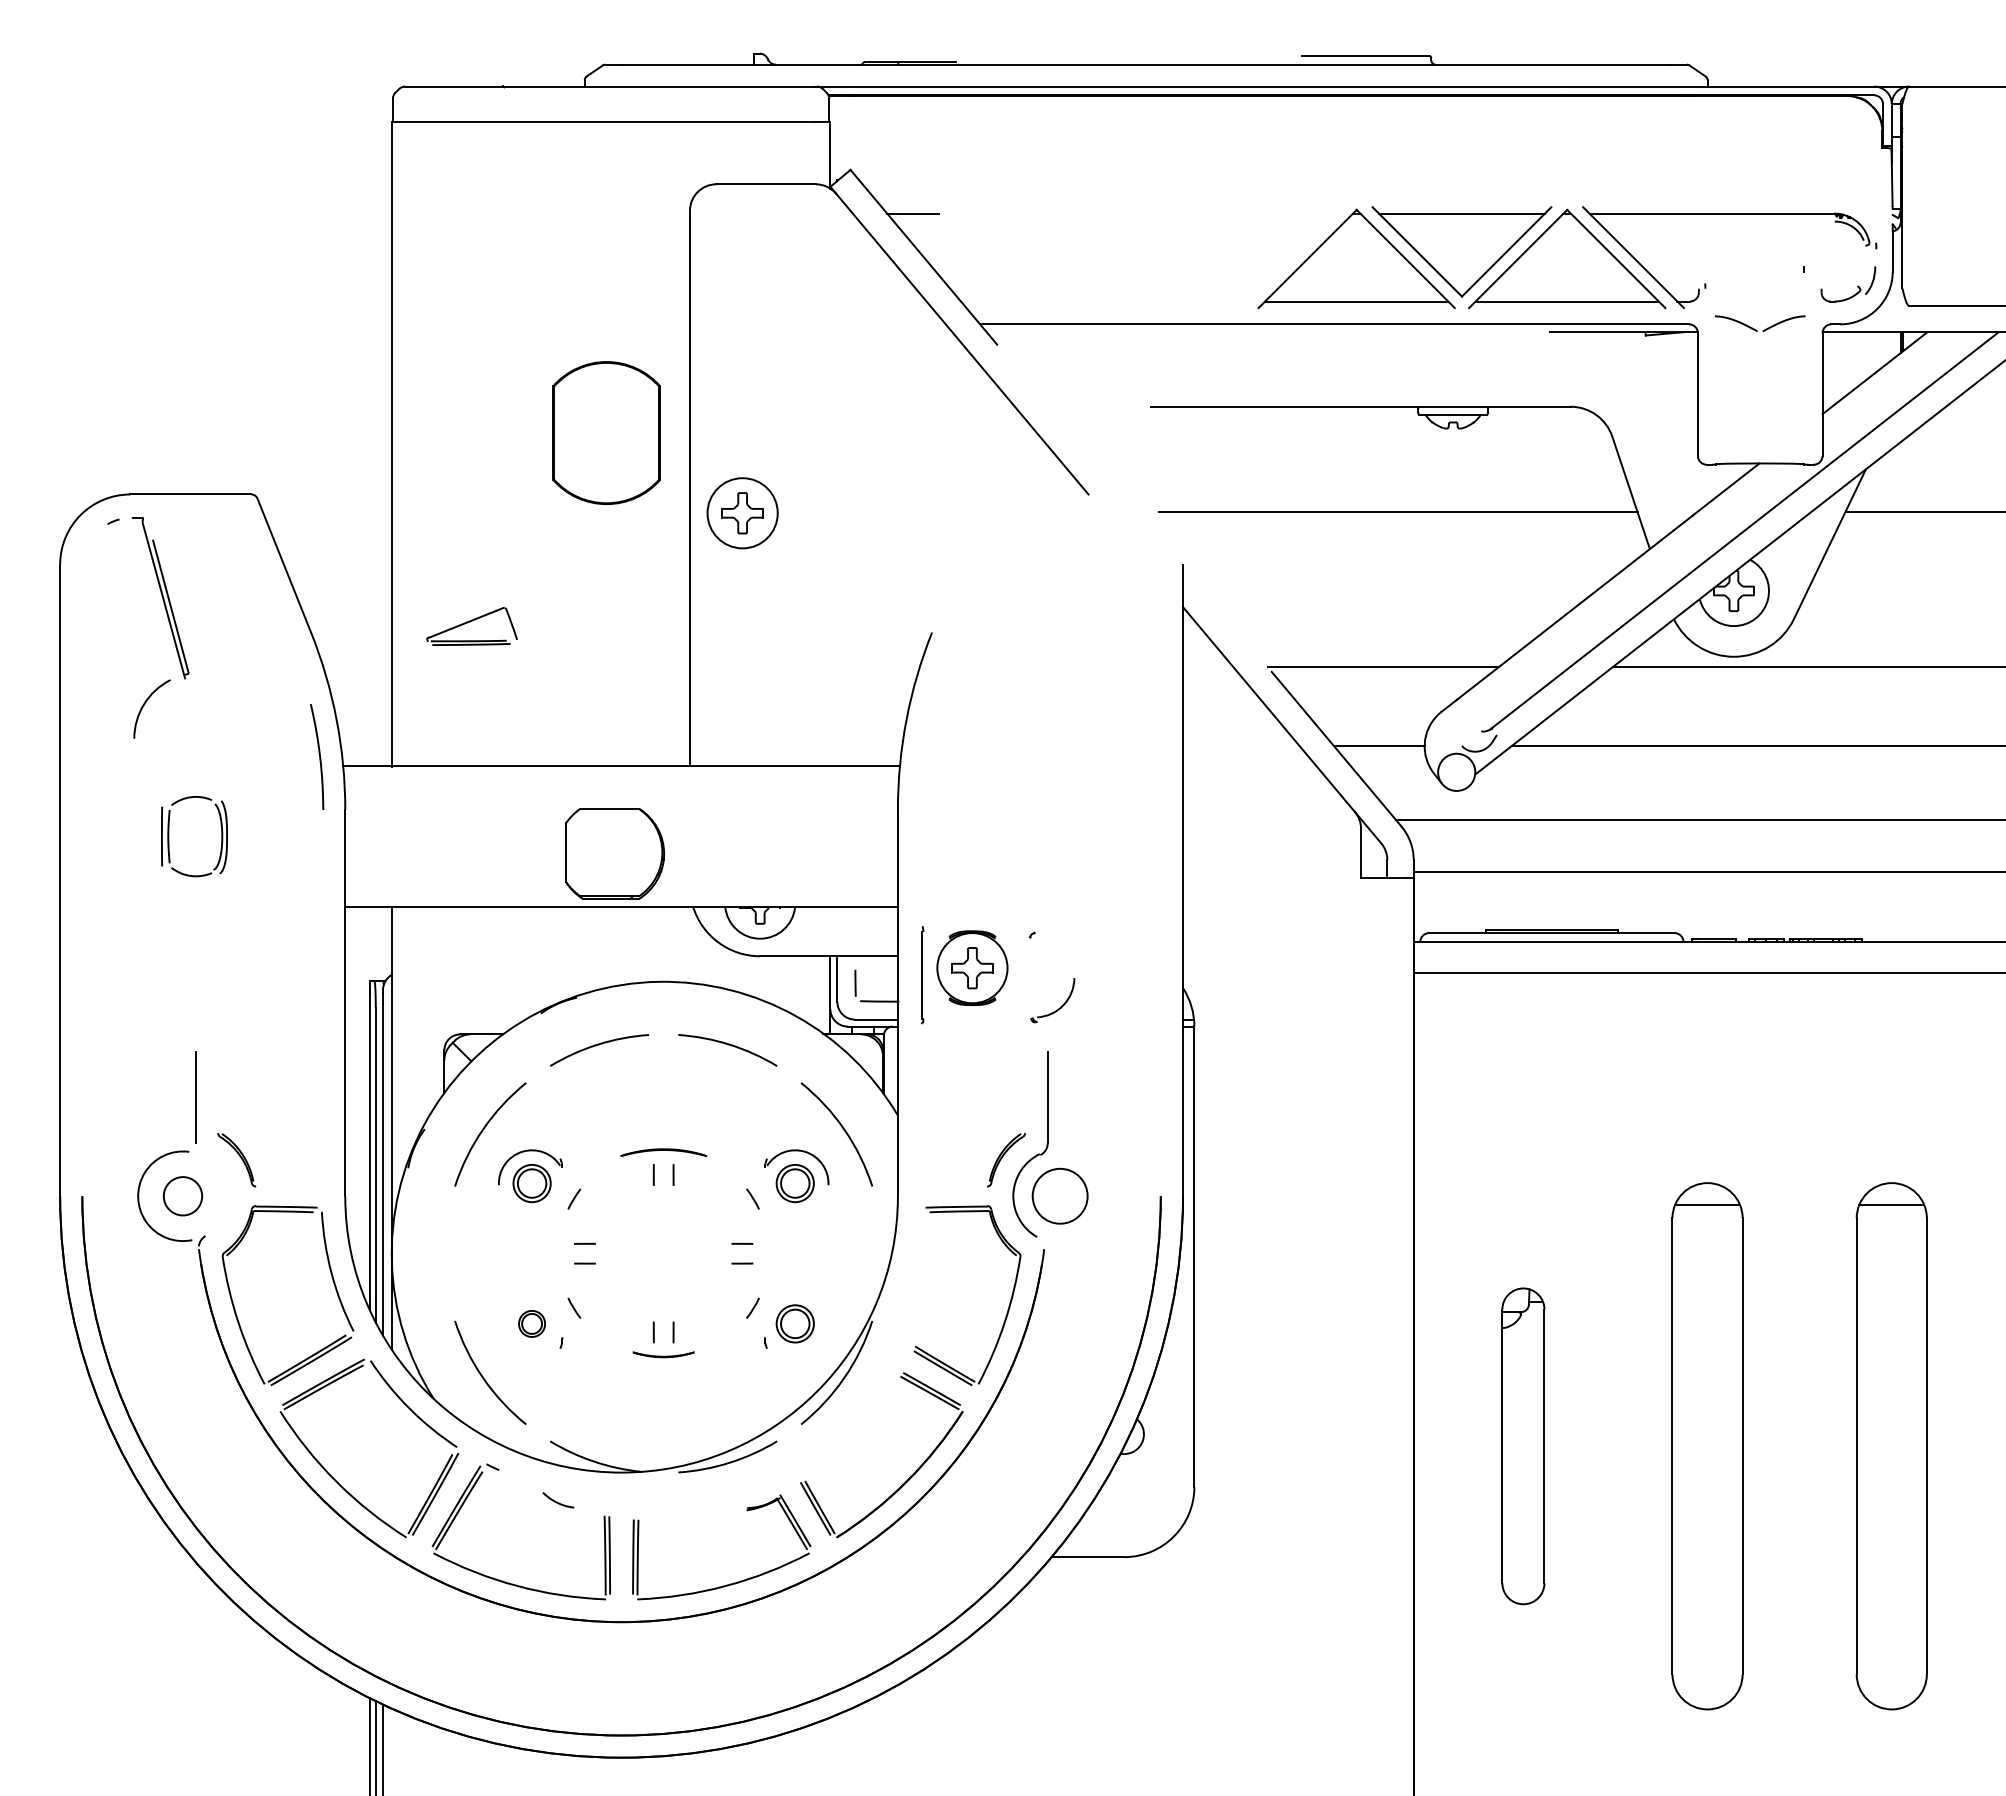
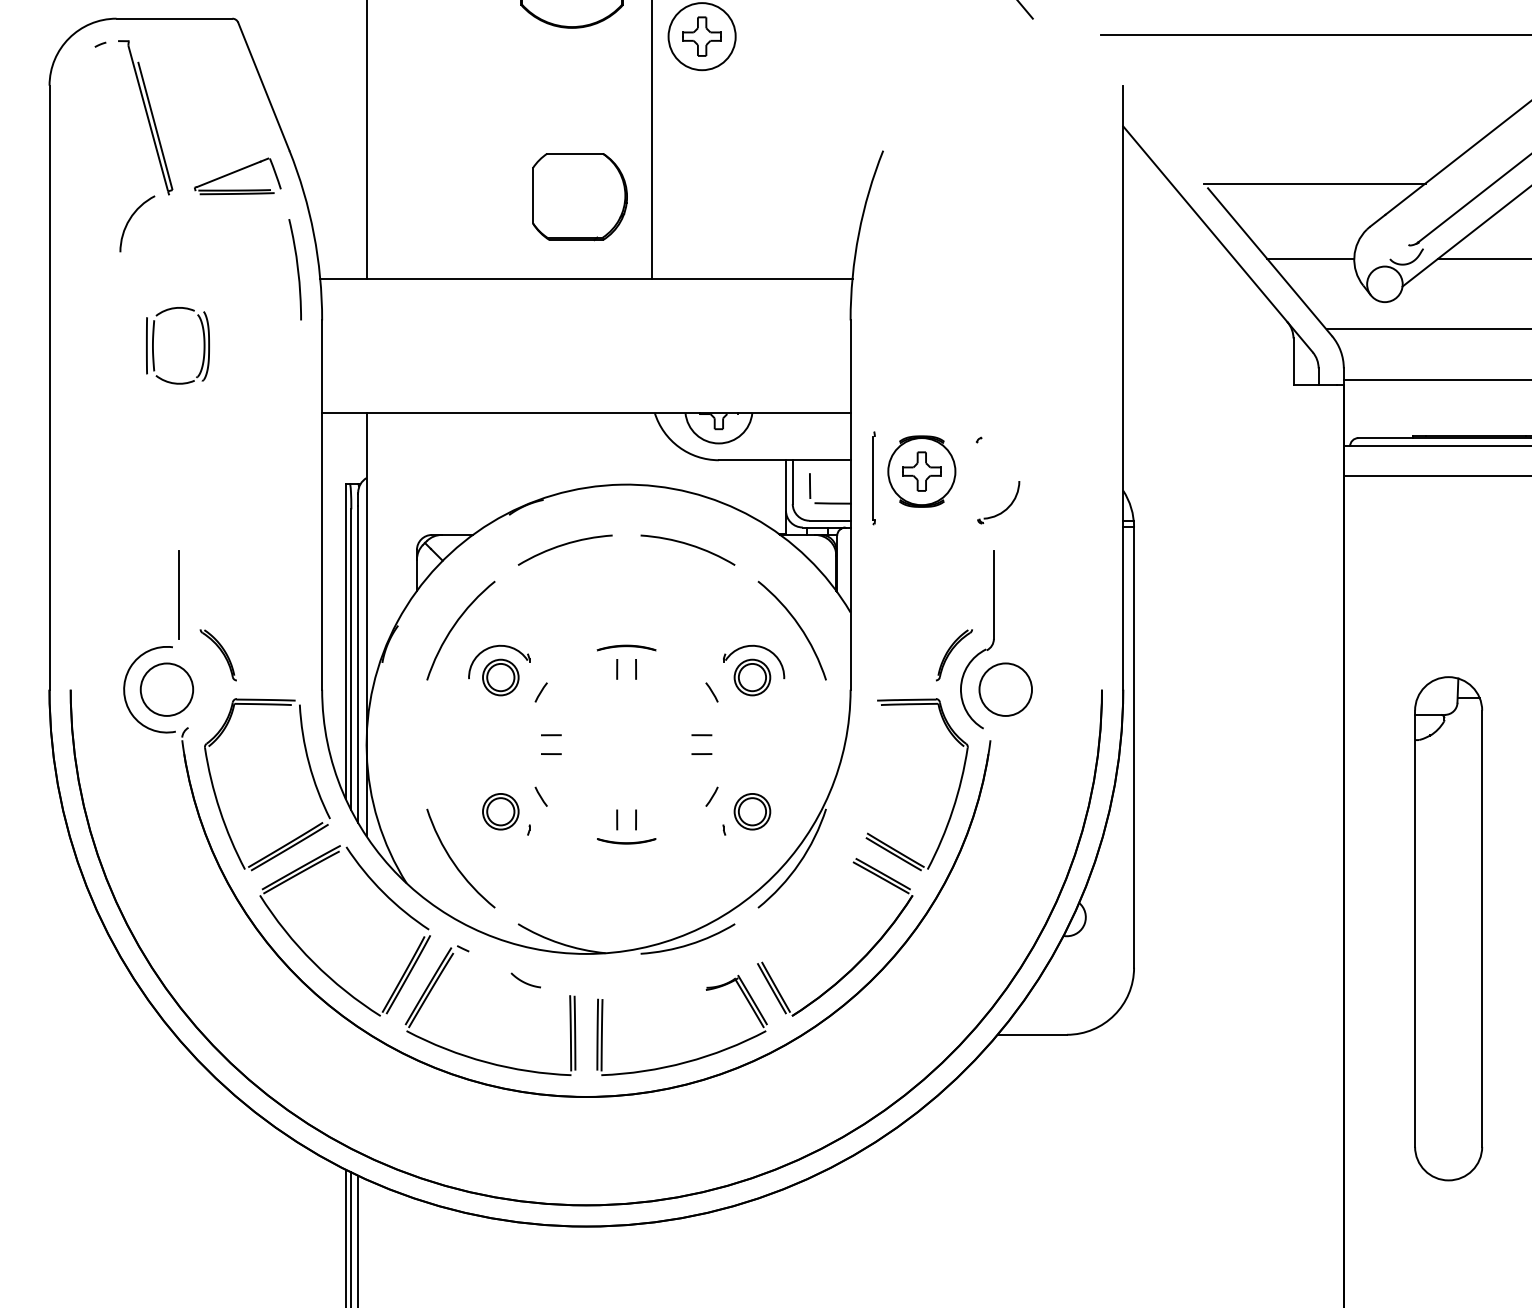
part: (471, 625) -> (237, 175), moved
part: (614, 854) -> (579, 197), moved
part: (663, 1152) -> (626, 647), size x0.71
circle: (182, 1195) -> (166, 688), size x1.43
part: (531, 1323) -> (500, 811), size x1.43
part: (1523, 1446) -> (1448, 928), size x1.67

